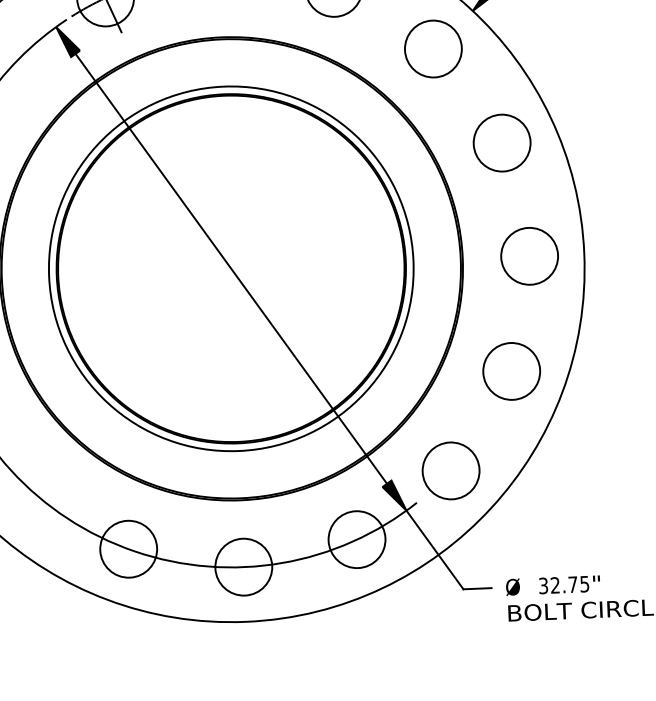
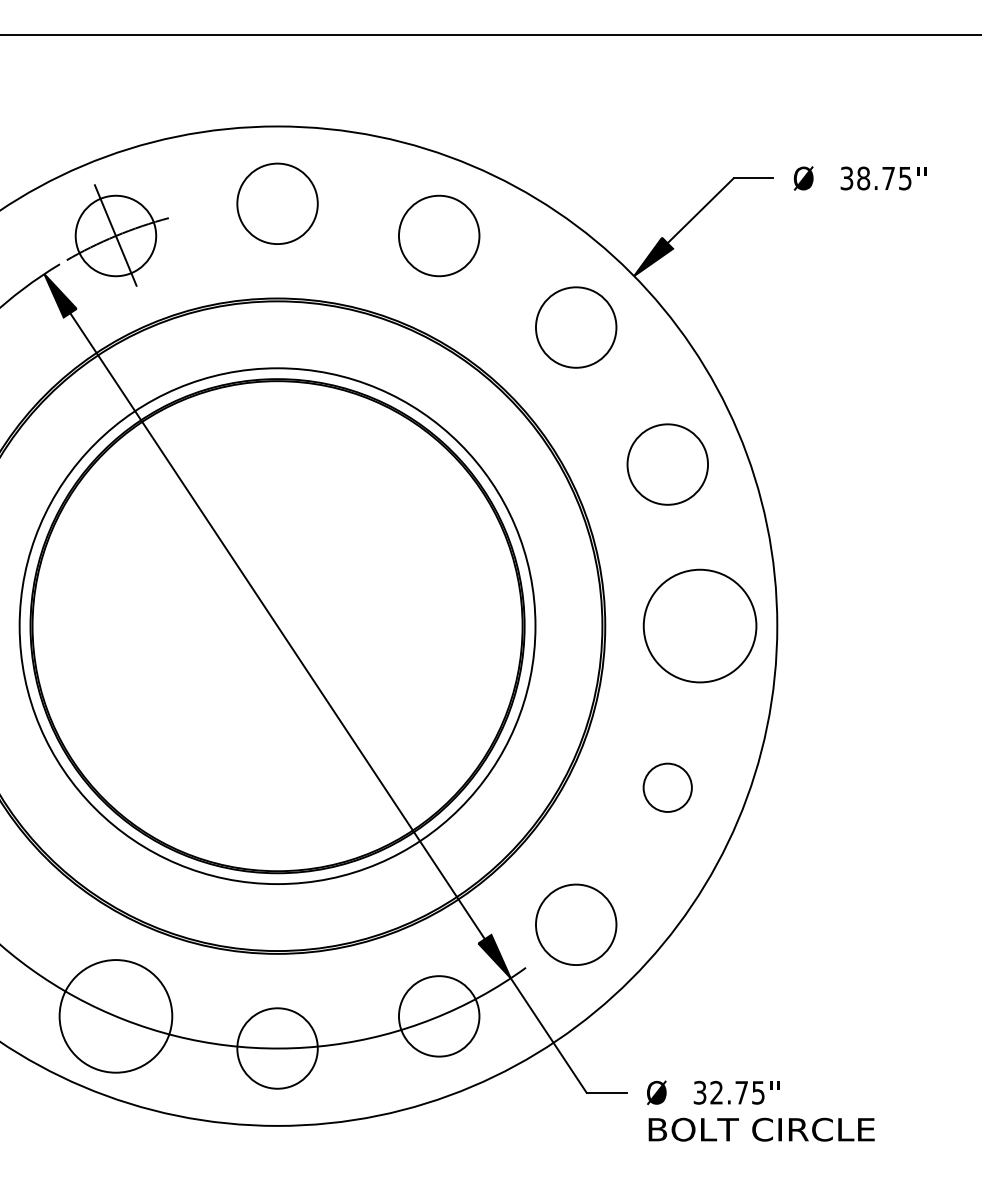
circle: (529, 256) -> (699, 626), size x1.4
circle: (511, 371) -> (667, 787), size x0.6
circle: (128, 549) -> (115, 1016), size x1.4

